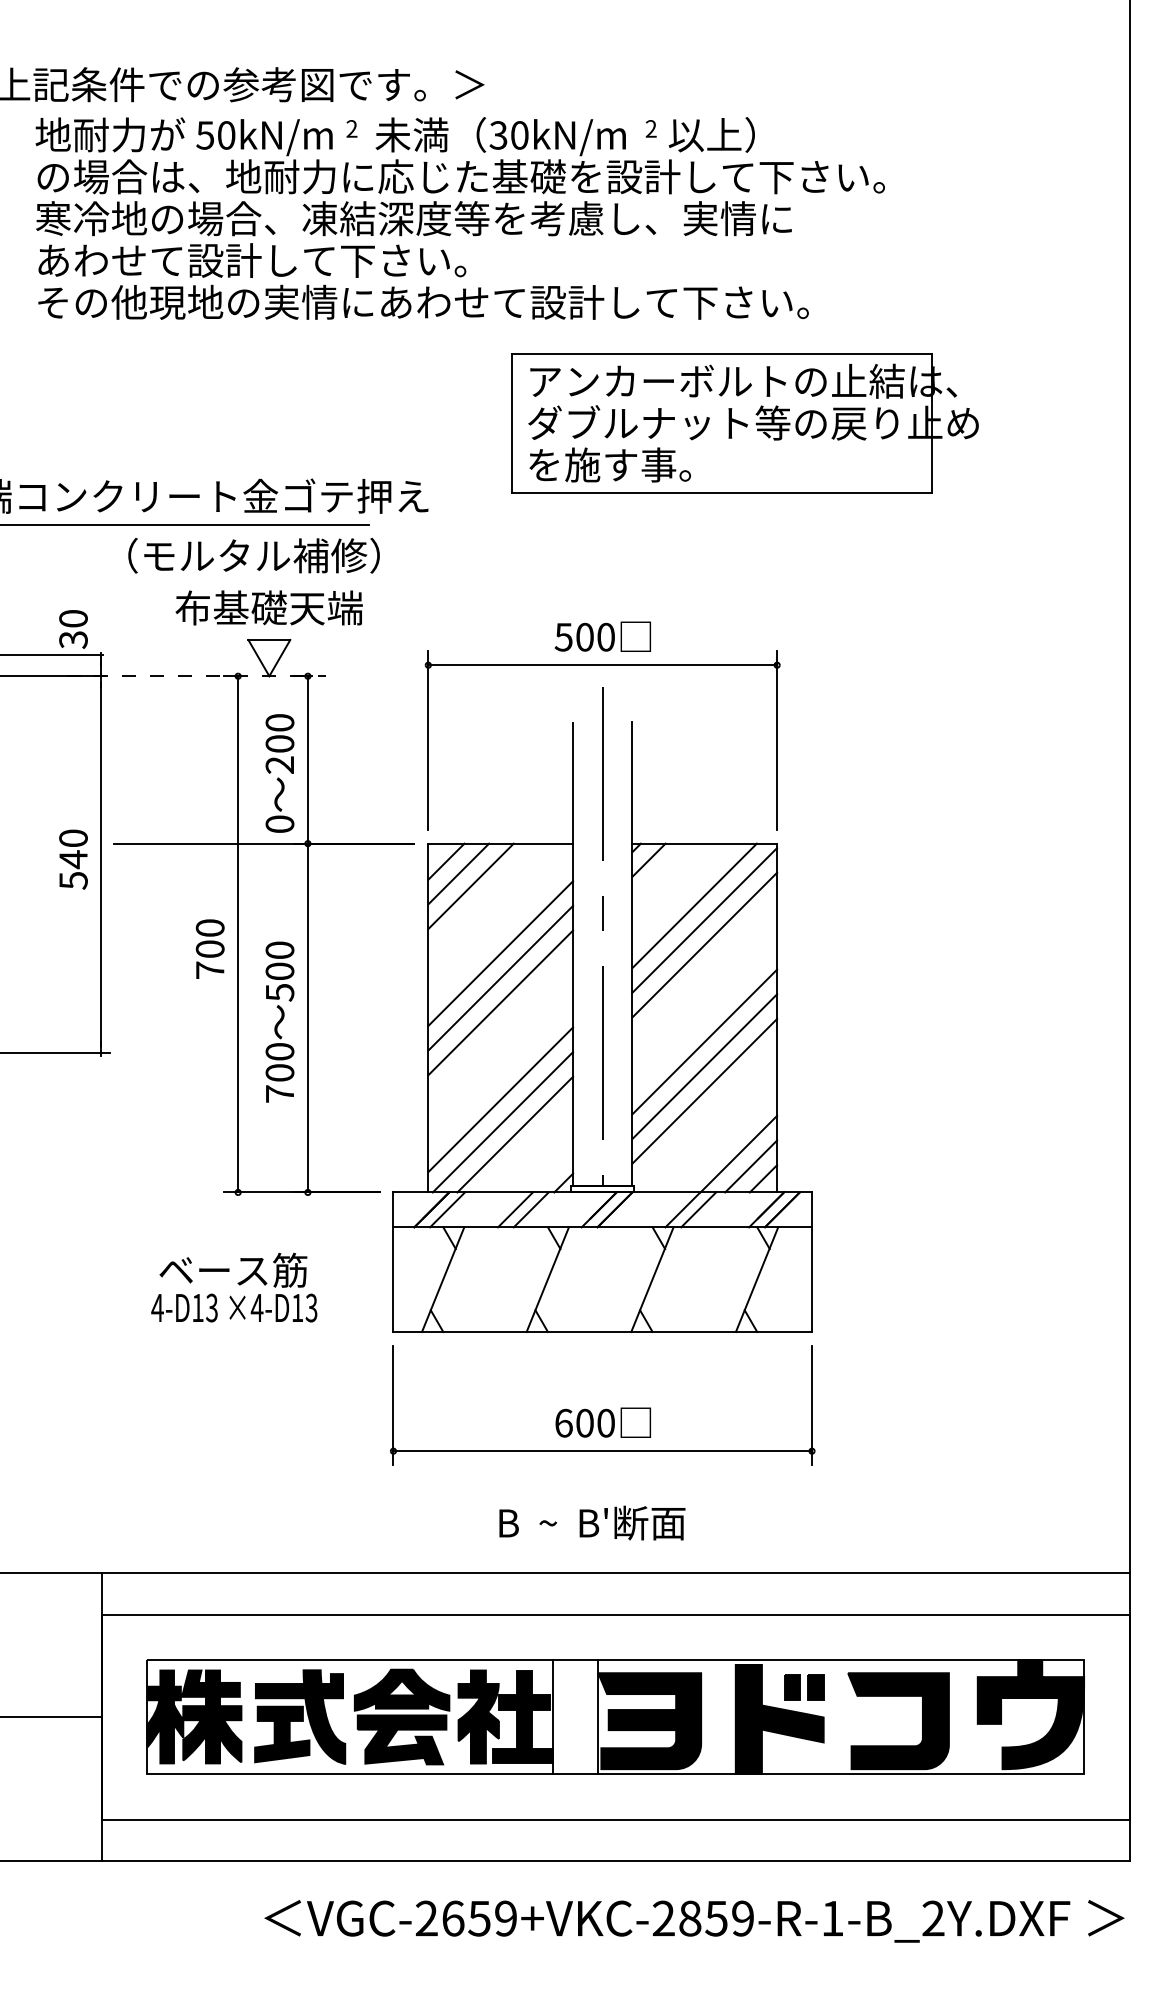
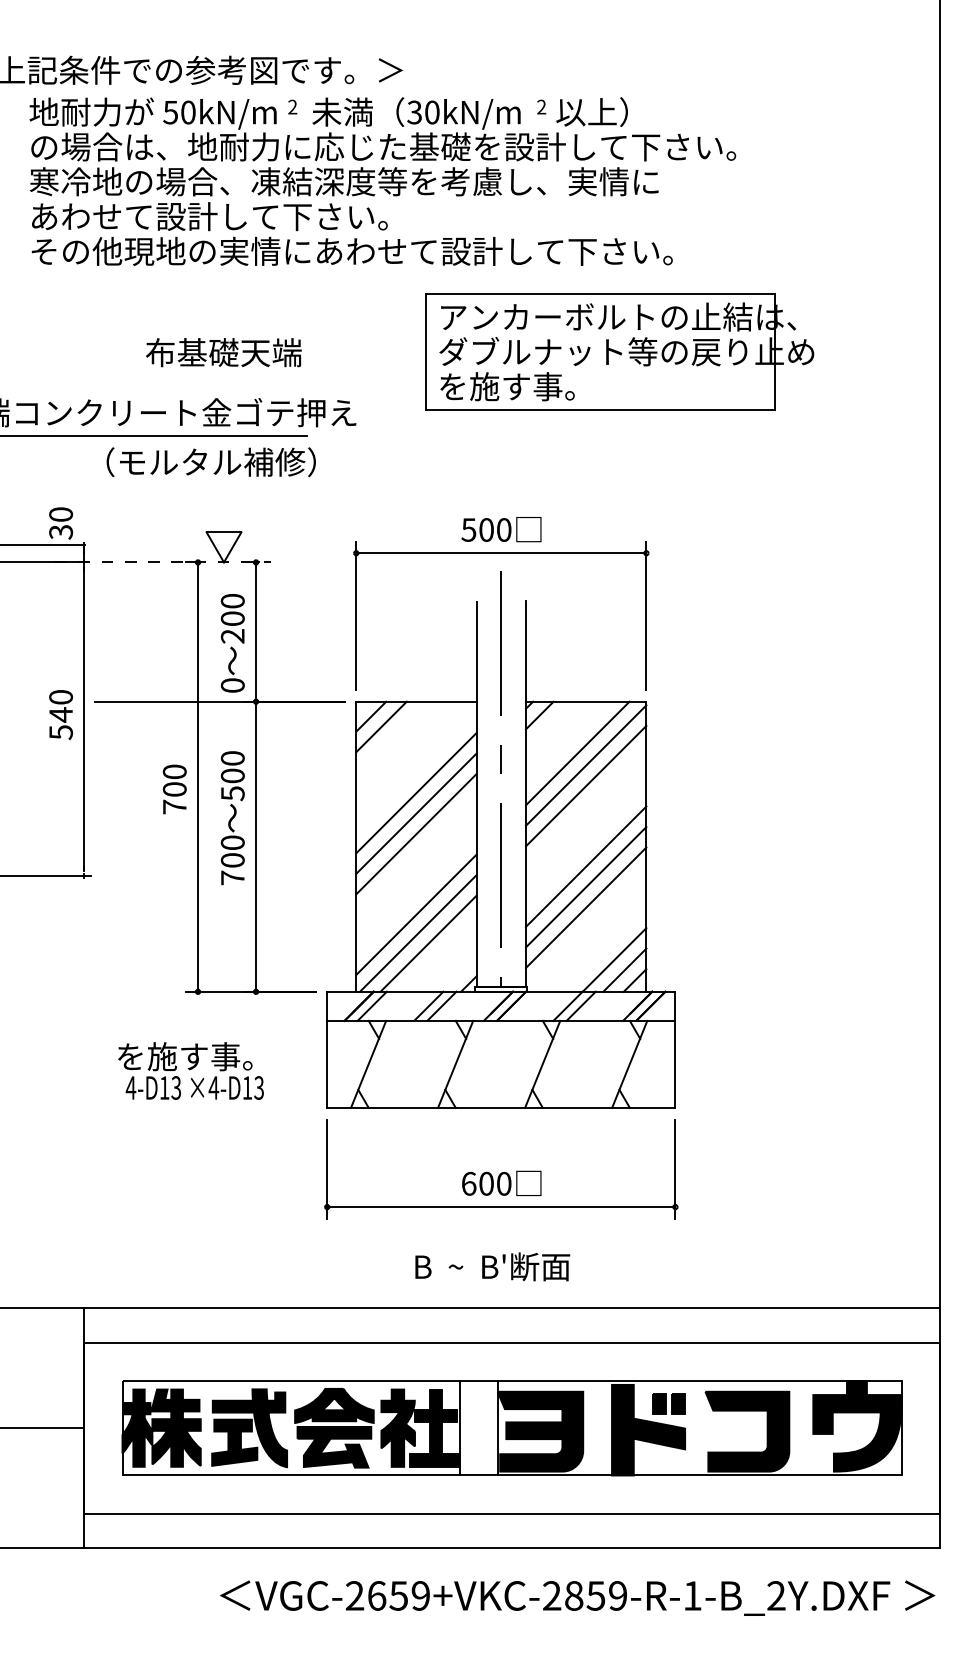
text: (268, 607) -> (223, 352), moved
line: (470, 885) -> (391, 736), removed
text: (279, 1022) -> (232, 818), moved
text: (224, 1270) -> (186, 1056), ベース筋 -> を施す事。

